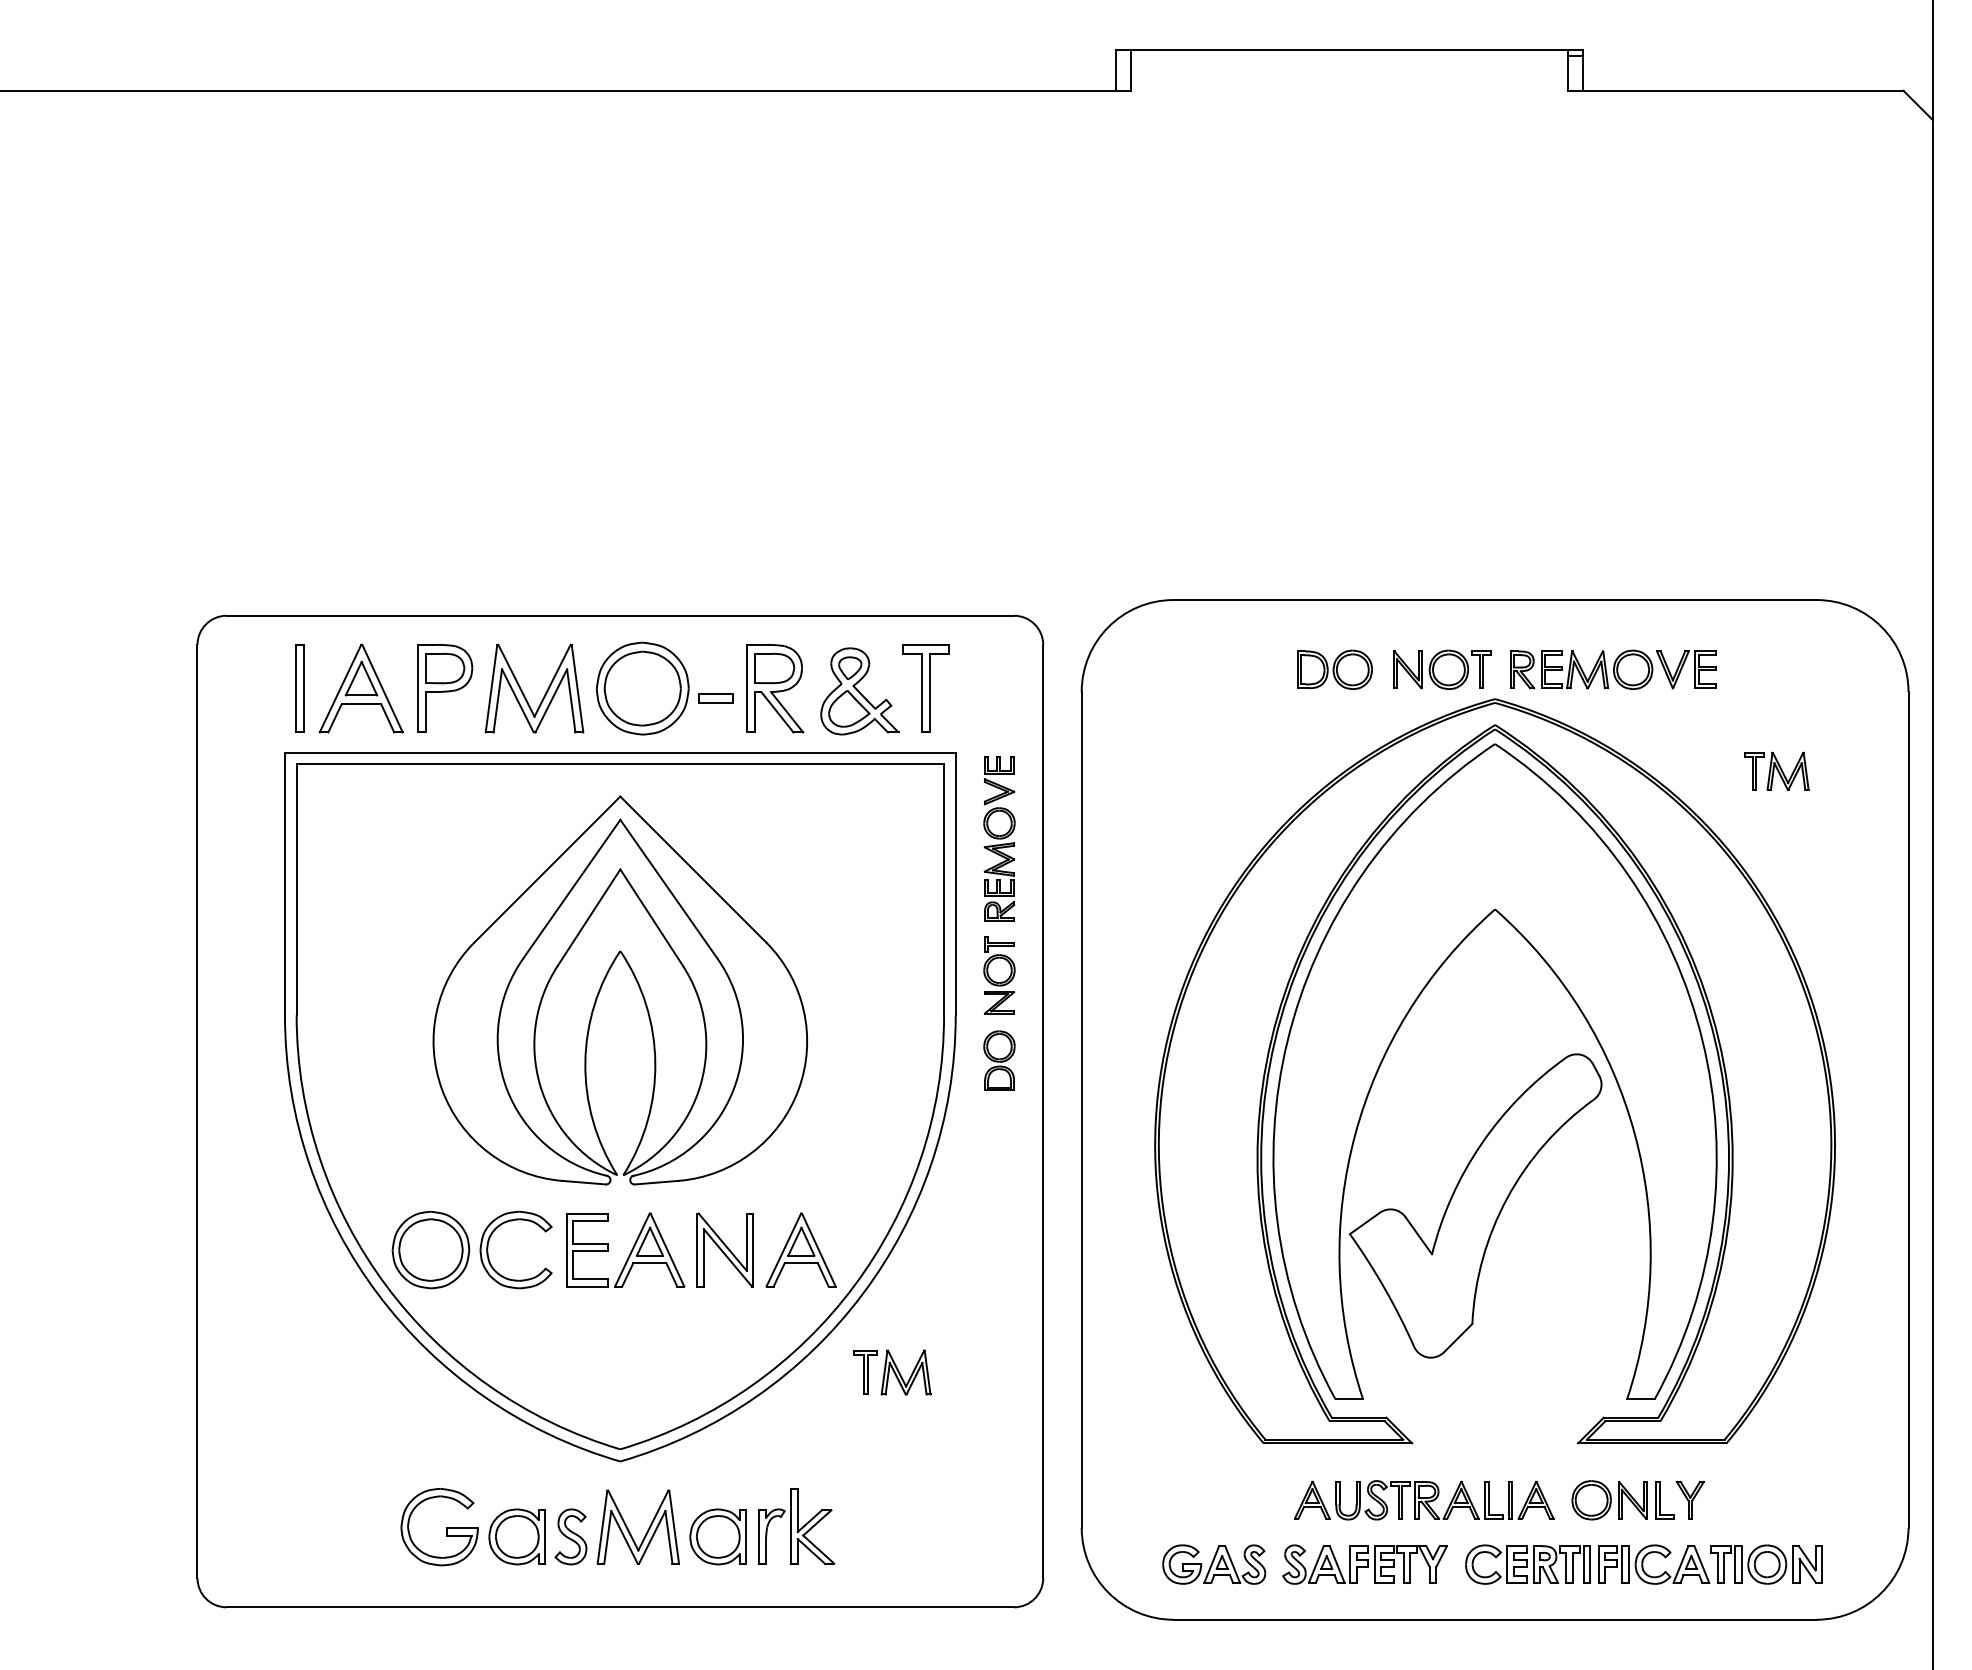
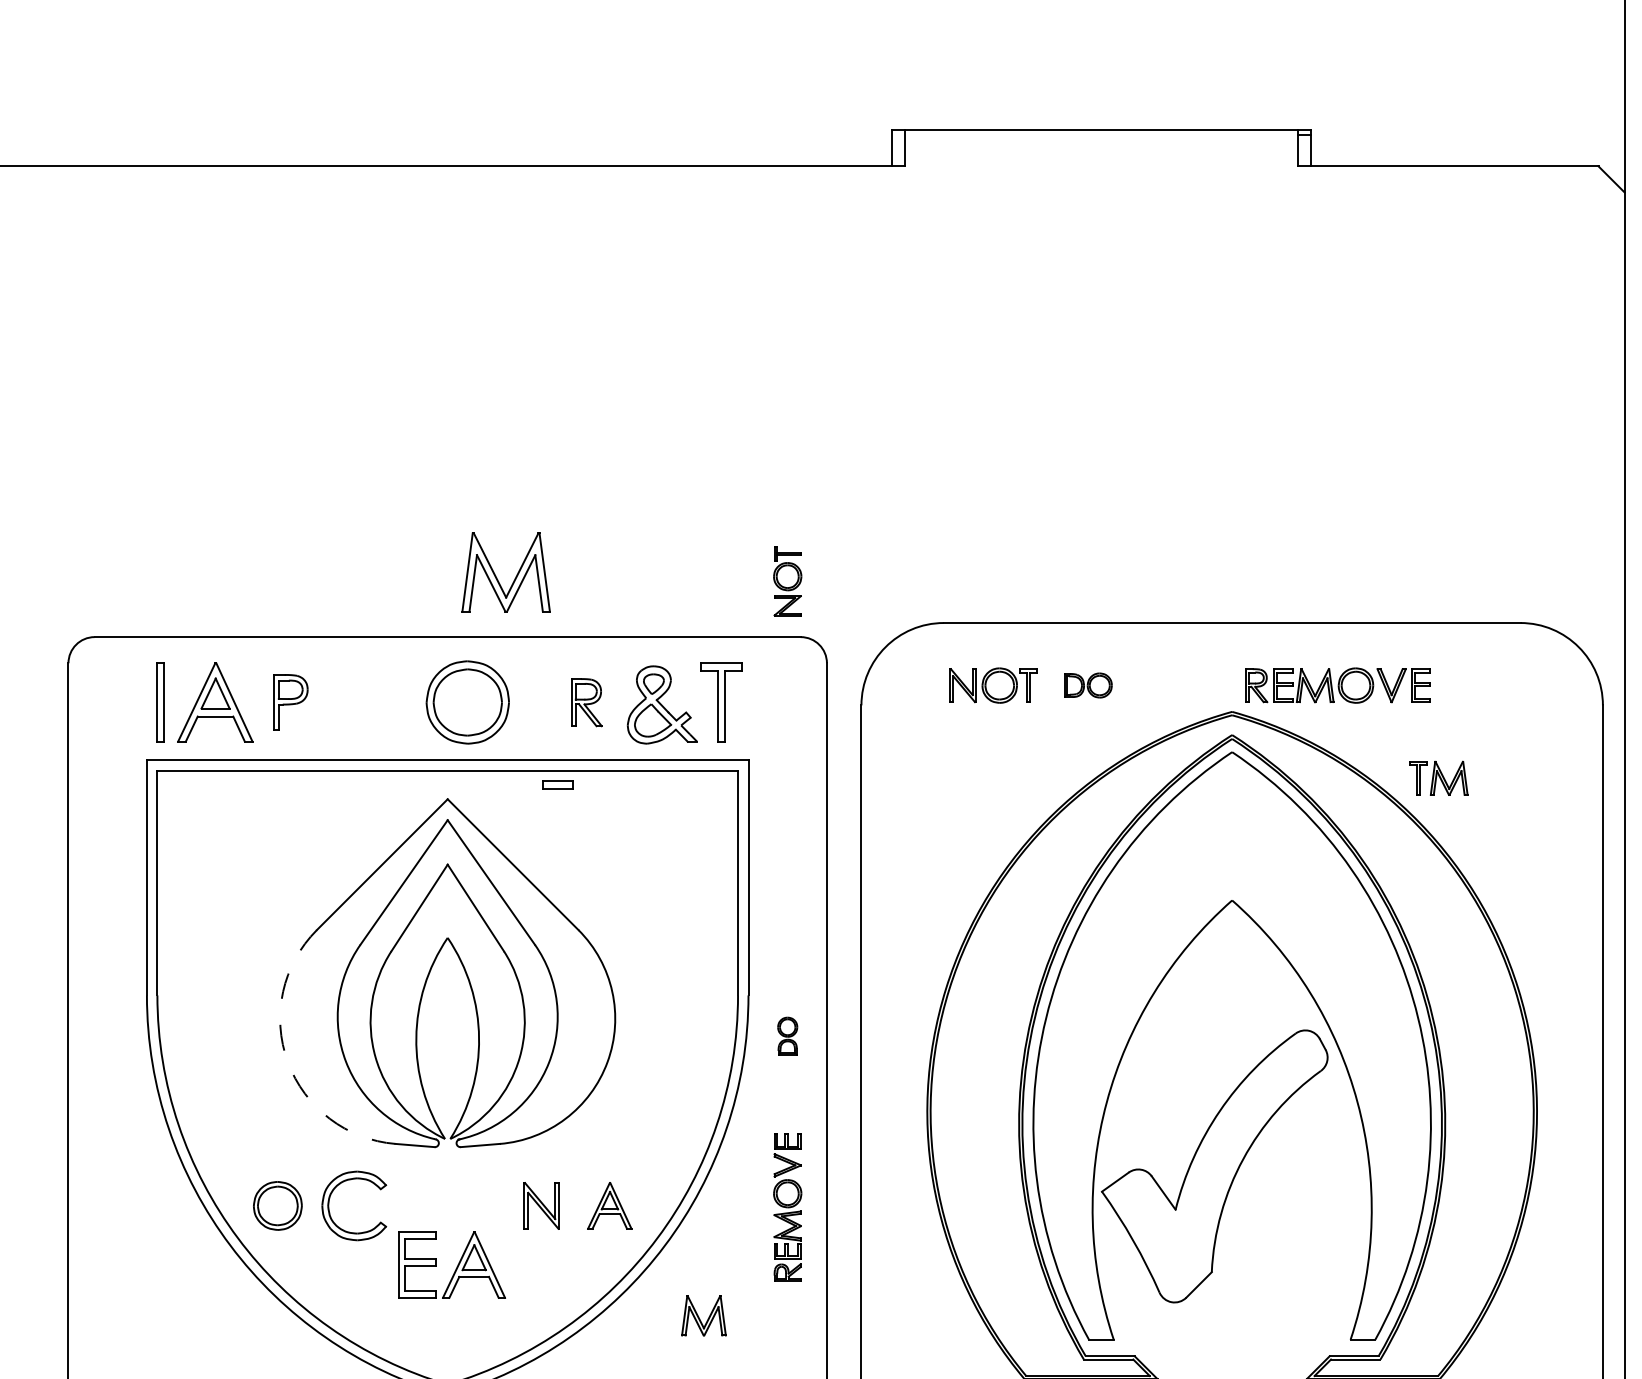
part: (1334, 669) -> (1088, 685), size x0.7
part: (1442, 669) -> (993, 685), moved
part: (445, 688) -> (290, 702), size x0.7
part: (775, 688) -> (586, 702), size x0.6
part: (524, 694) -> (497, 577), moved
part: (715, 698) -> (558, 784), moved
part: (1776, 770) -> (1438, 777), moved
part: (999, 838) -> (787, 1207), moved
part: (999, 975) -> (787, 581), moved
part: (999, 1060) -> (787, 1035), size x0.7
arc: (442, 1089) -> (288, 1061), solid -> dashed
part: (430, 1249) -> (277, 1205), size x0.7
part: (625, 1249) -> (452, 1264), moved
part: (724, 1249) -> (541, 1205), size x0.7
part: (800, 1249) -> (609, 1205), size x0.7
part: (865, 1372) -> (667, 1315), removed

